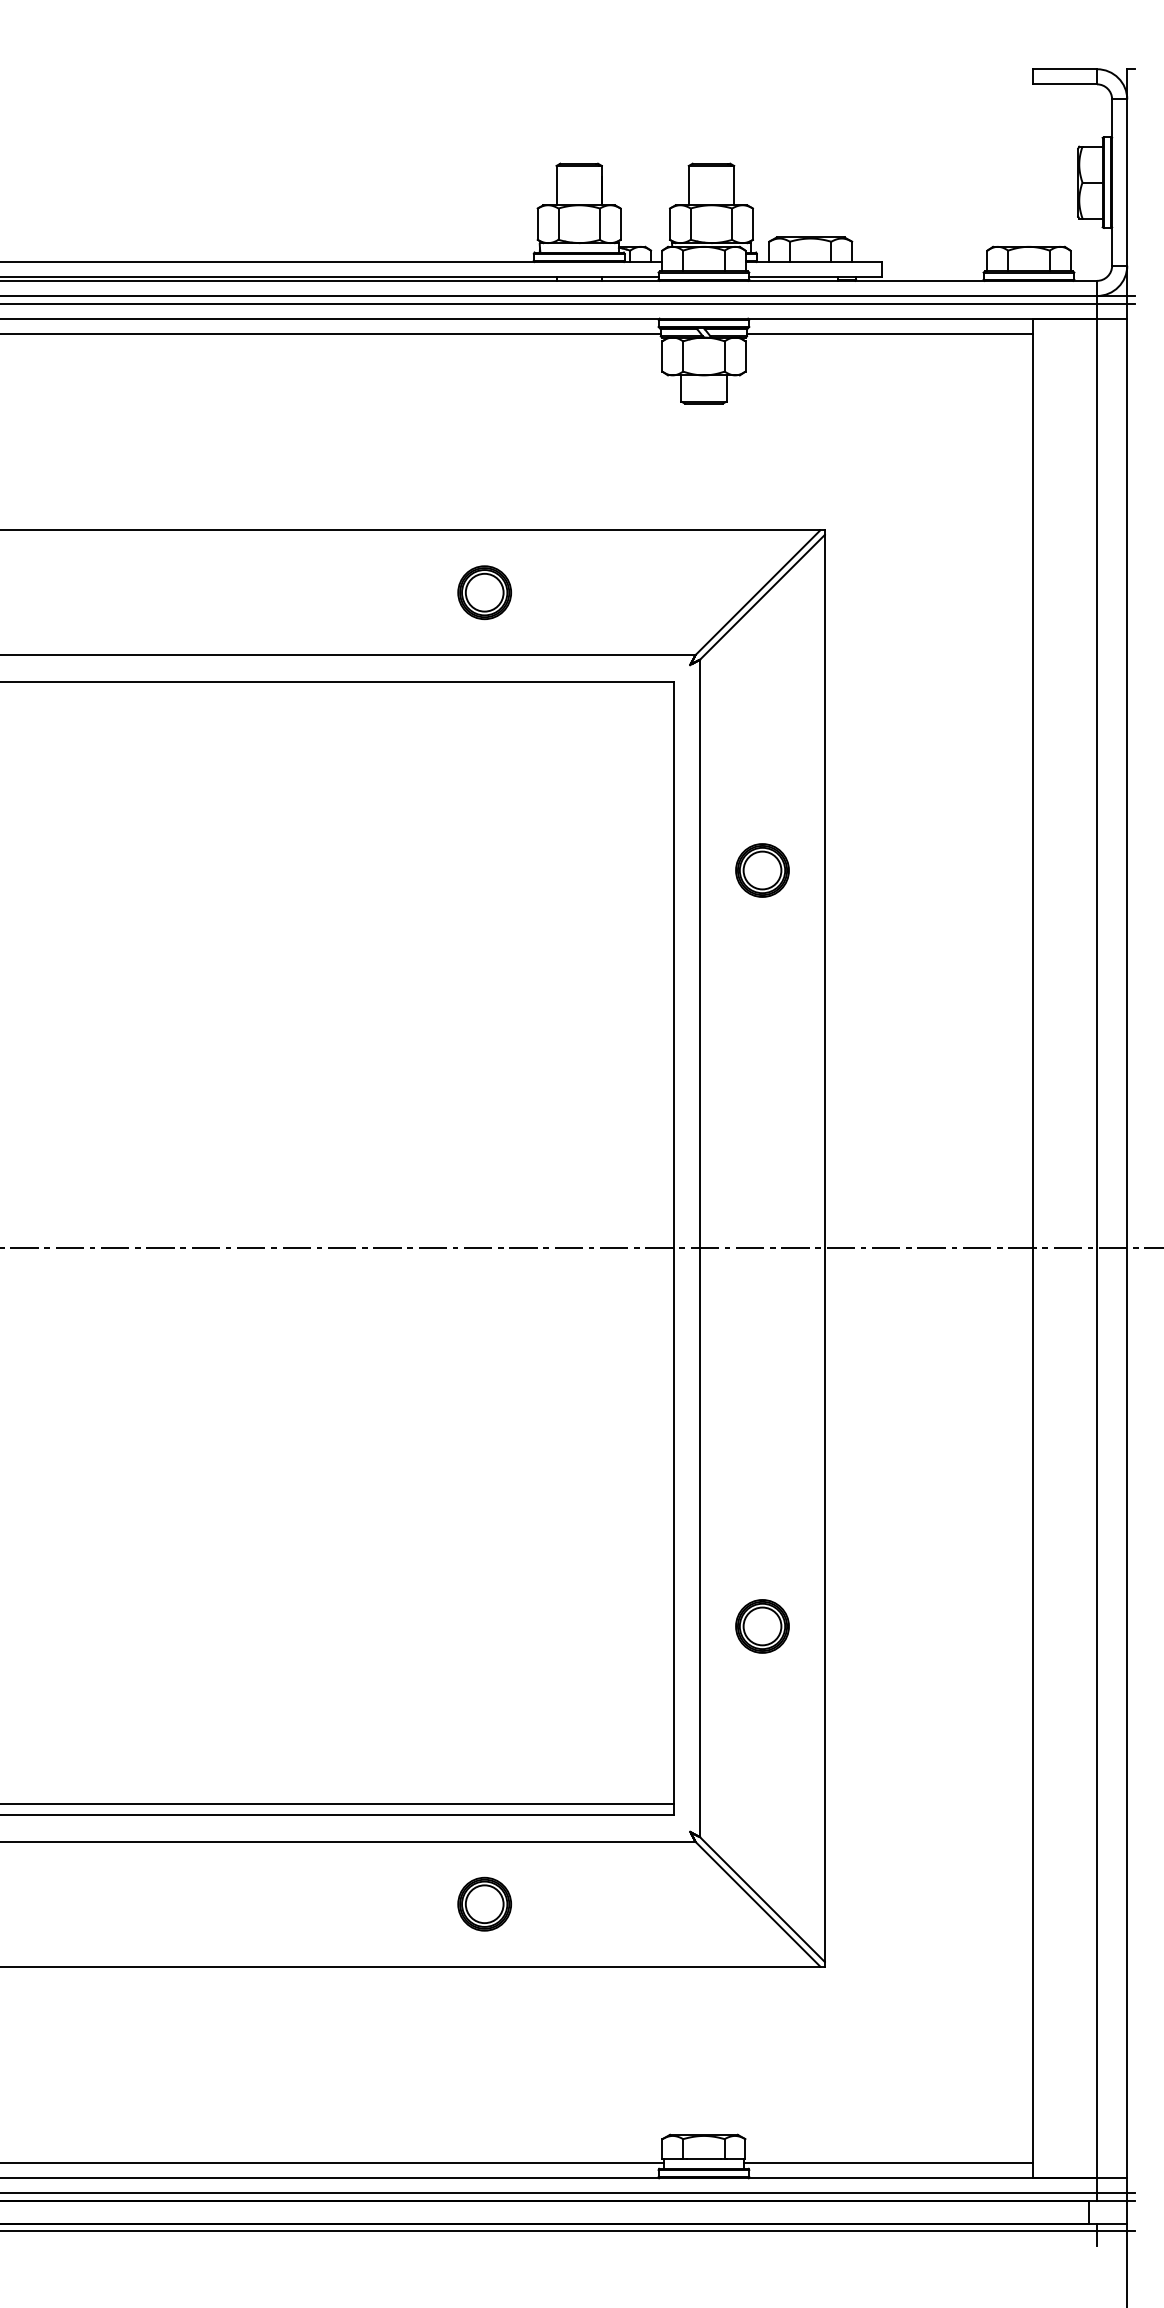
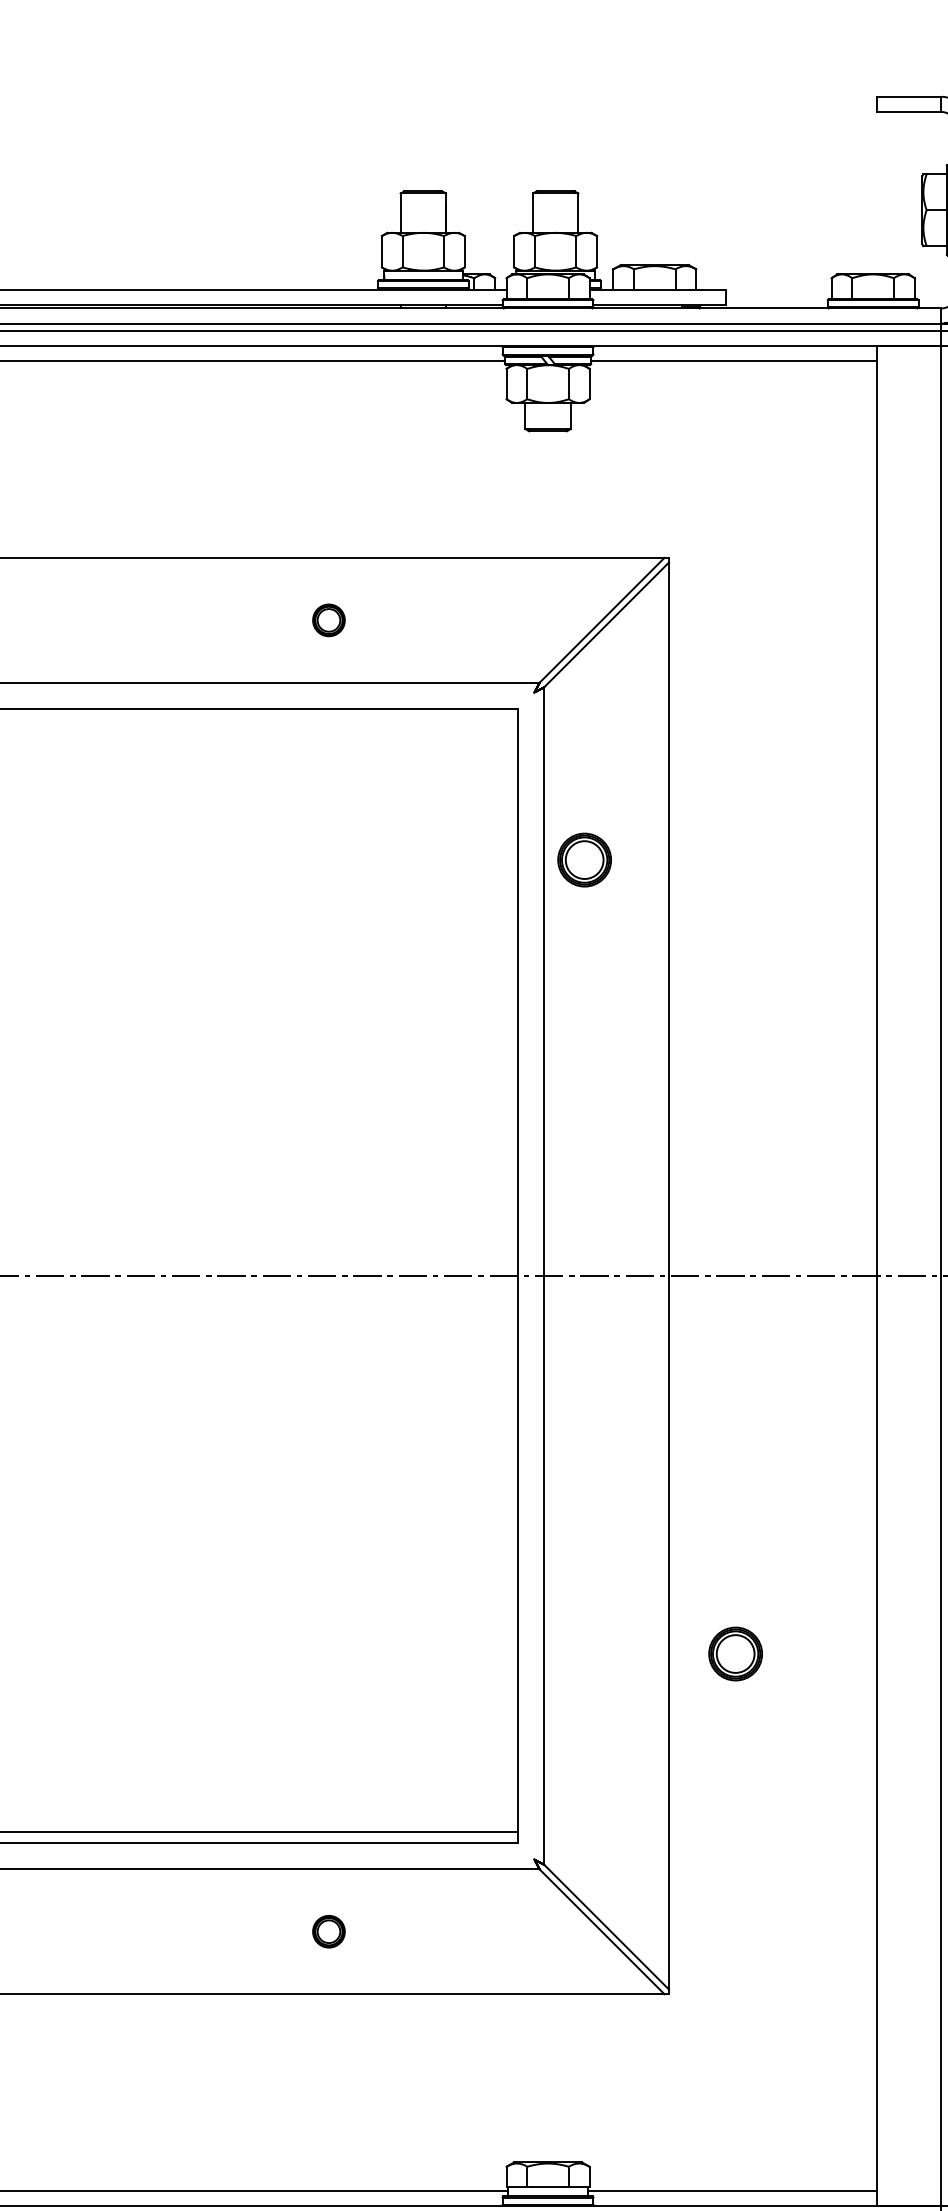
part: (484, 592) -> (328, 620), size x0.6
part: (762, 870) -> (584, 860), moved
part: (762, 1626) -> (735, 1654), moved
part: (484, 1903) -> (328, 1931), size x0.6

